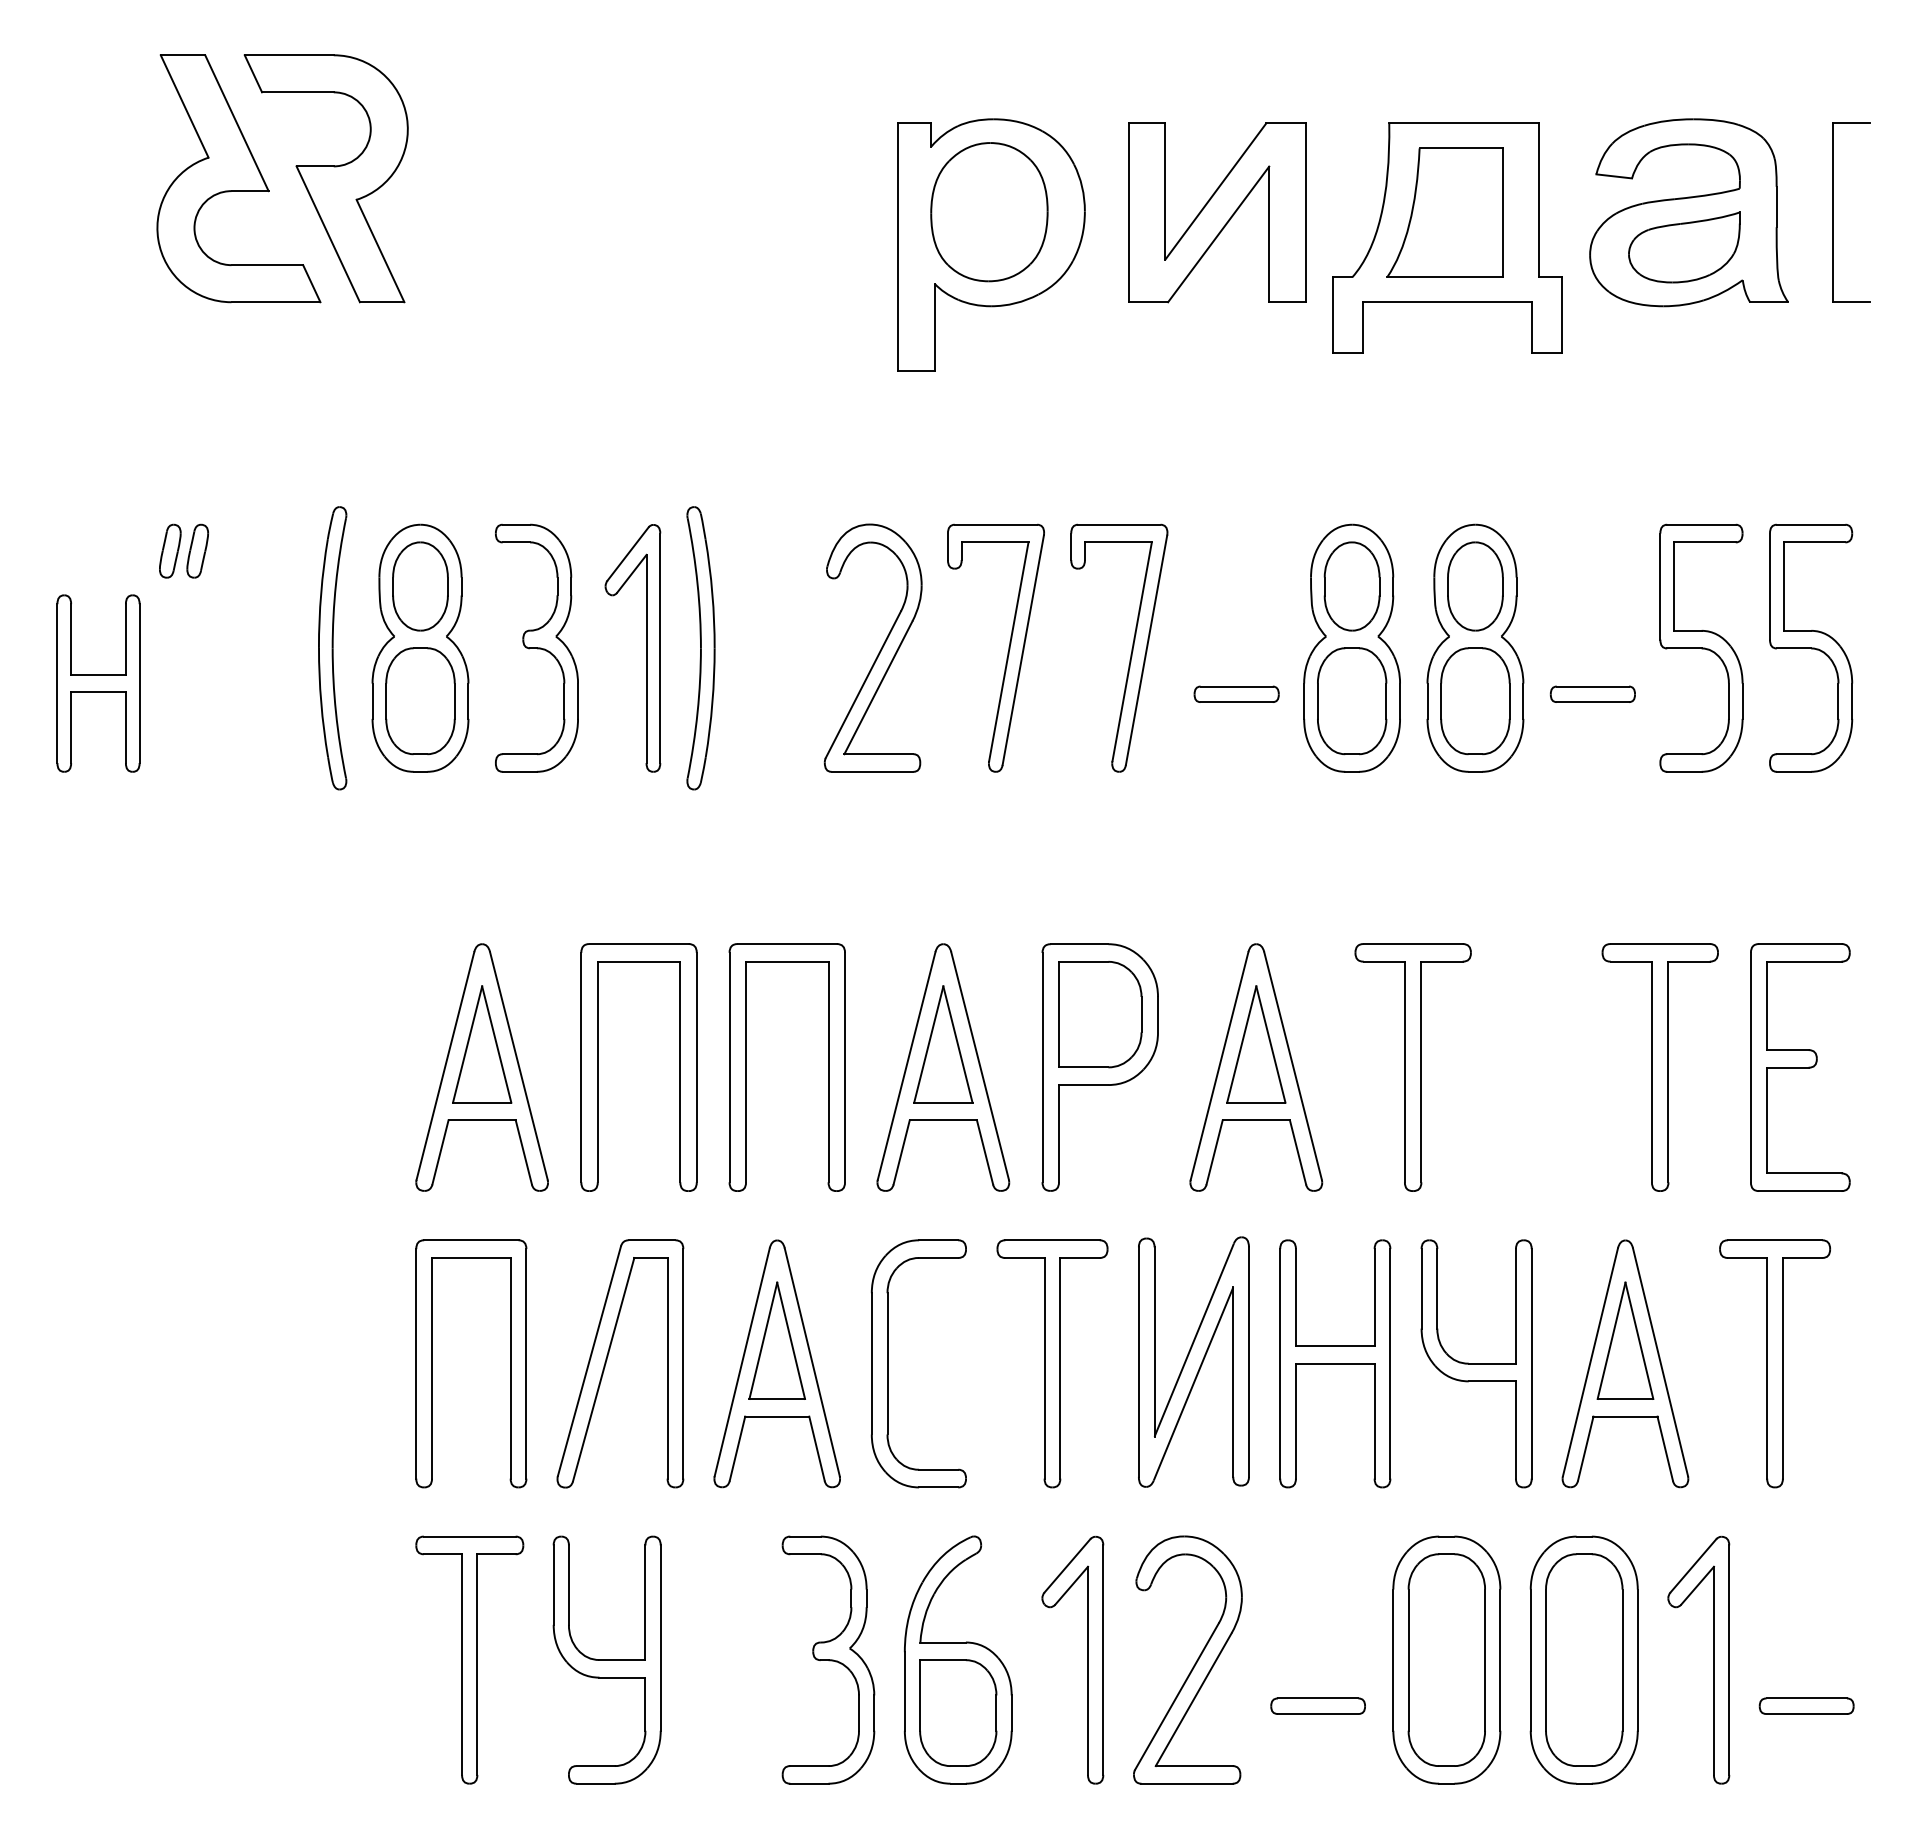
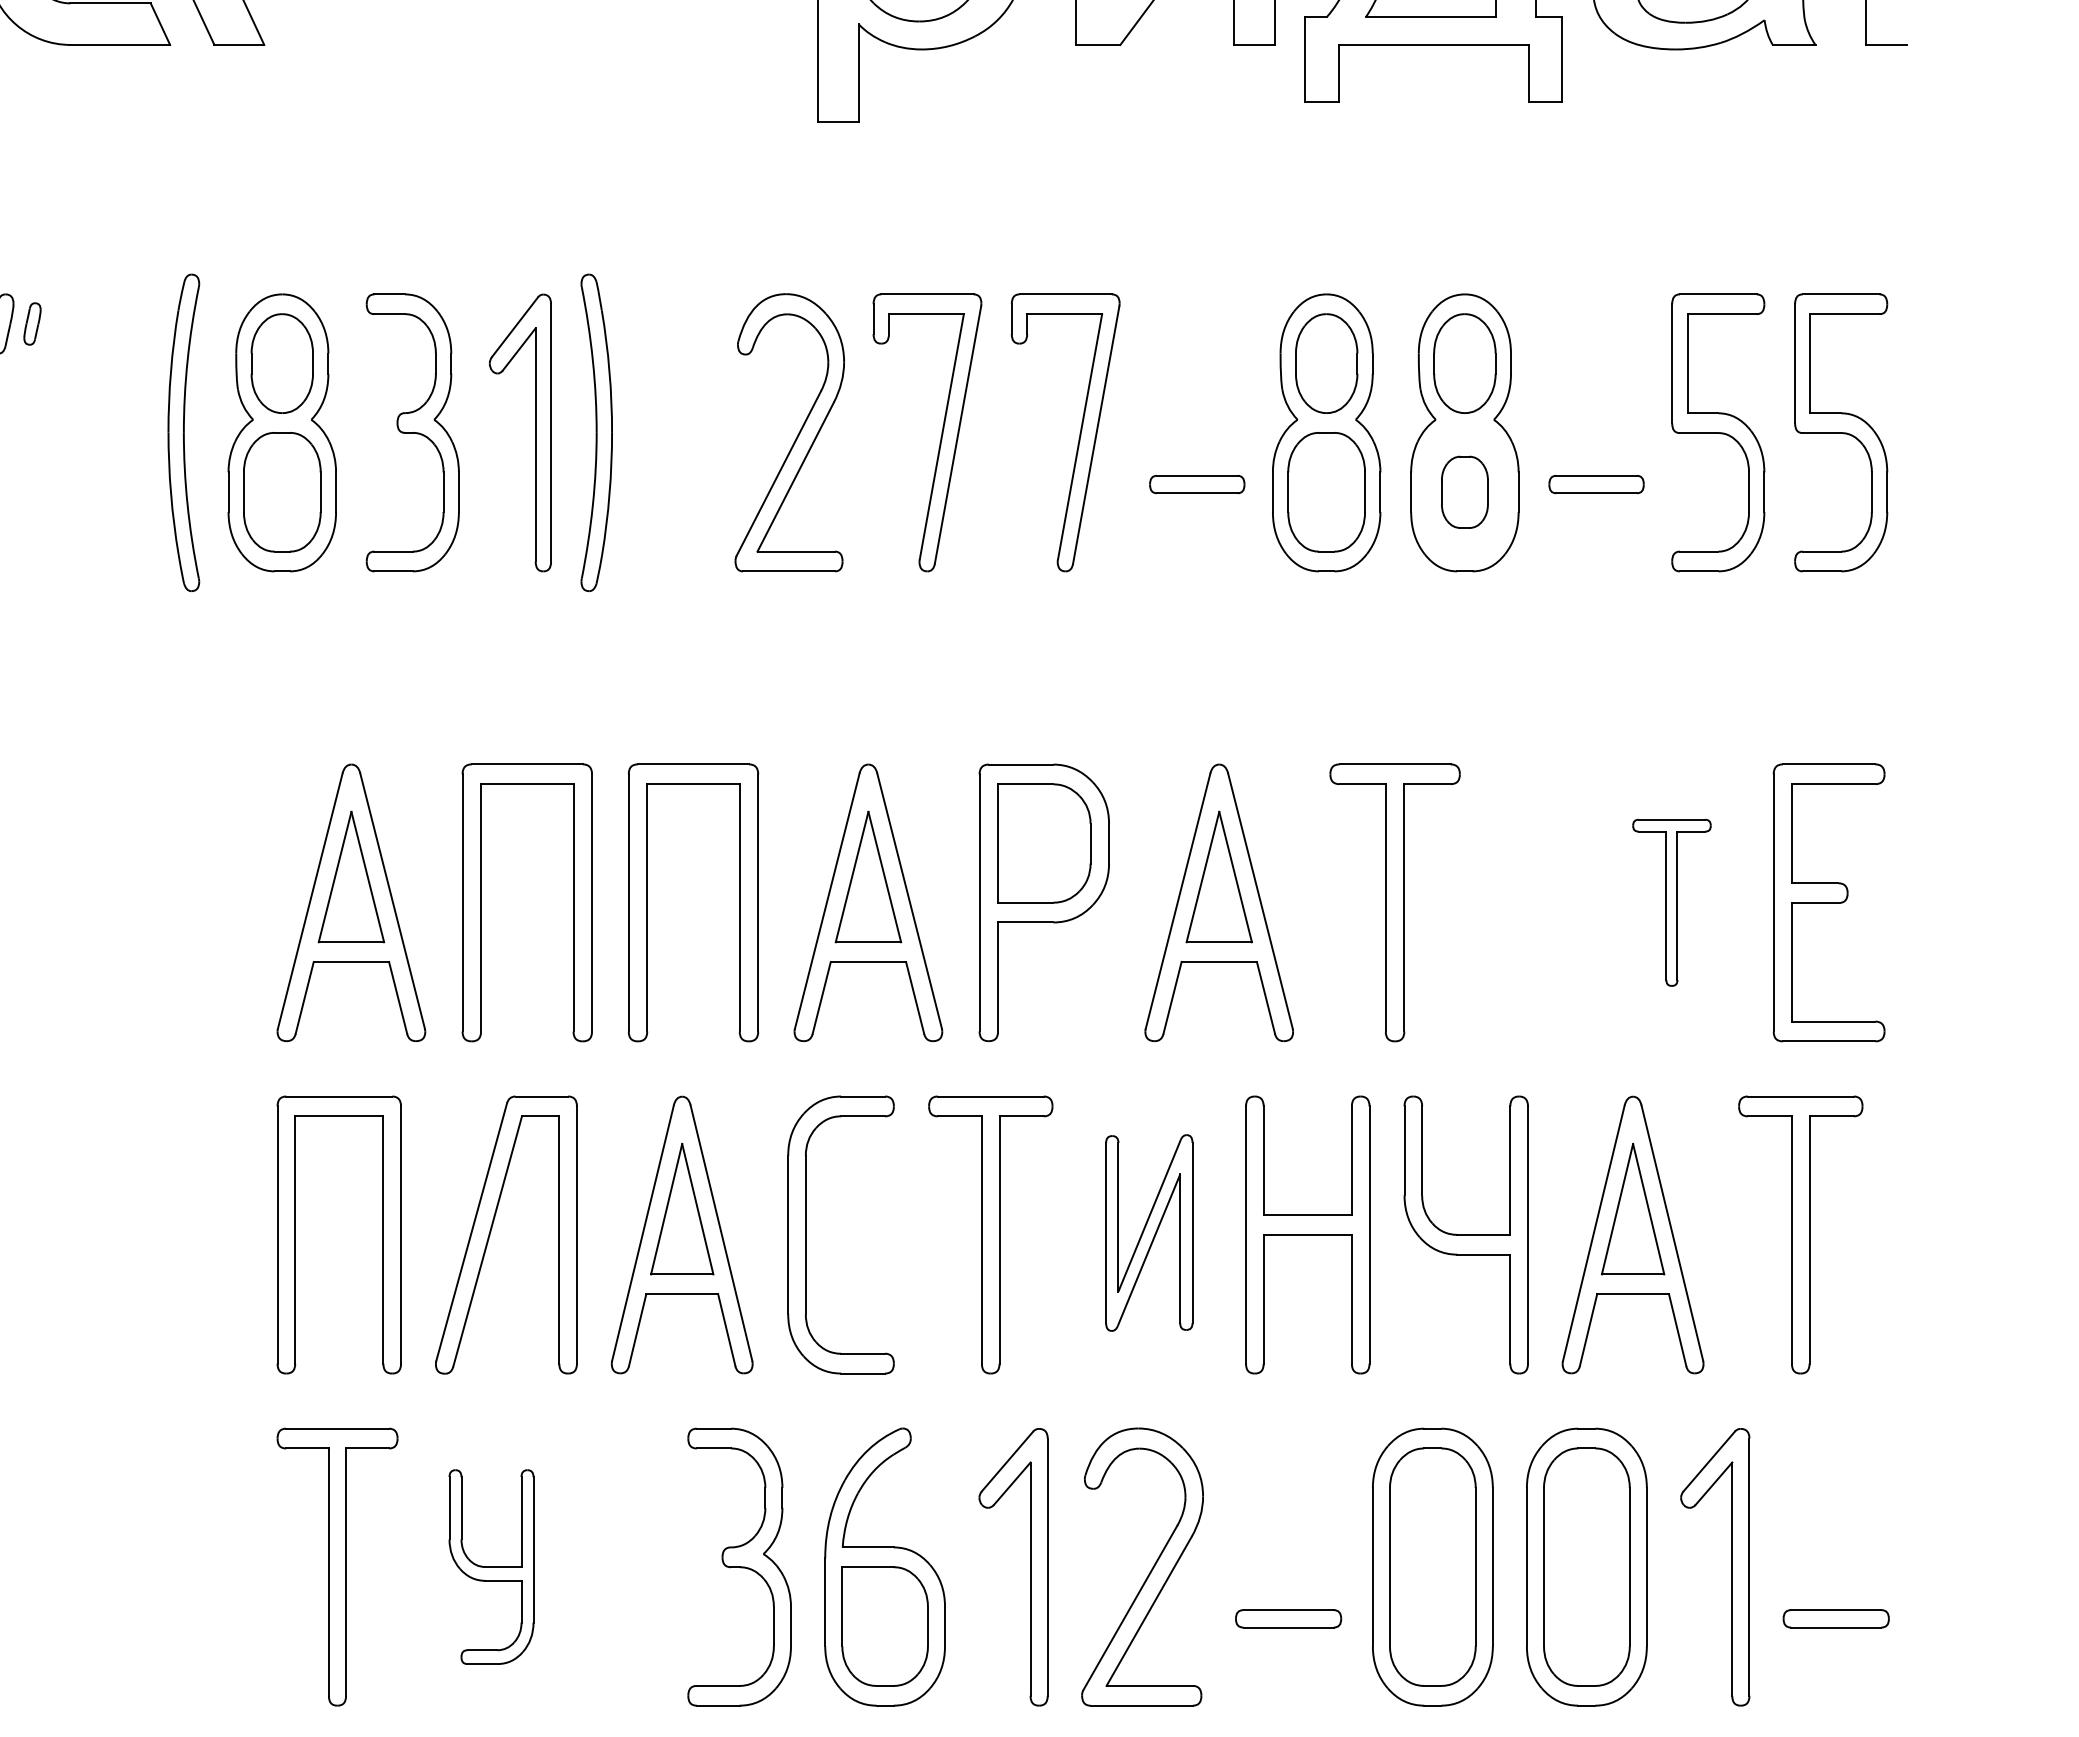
part: (197, 550) -> (32, 323), size x0.7
part: (1475, 701) -> (1464, 492), size x0.6
part: (1659, 1067) -> (1671, 902), size x0.6
part: (1193, 1361) -> (1148, 1232), size x0.7
part: (606, 1659) -> (490, 1566), size x0.7

